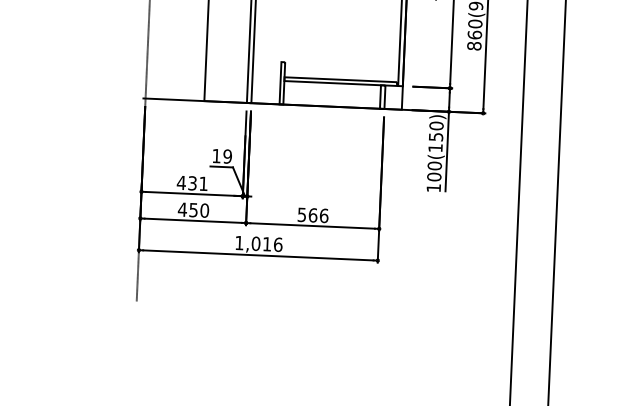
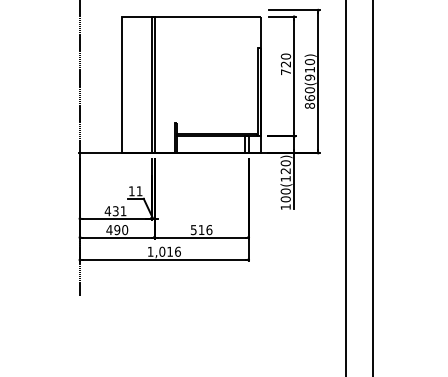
text: (435, 136) -> (285, 170), 100(150) -> 100(120)
text: (227, 156) -> (139, 191), 19 -> 11
text: (193, 209) -> (117, 229), 450 -> 490
text: (312, 216) -> (201, 230), 566 -> 516

